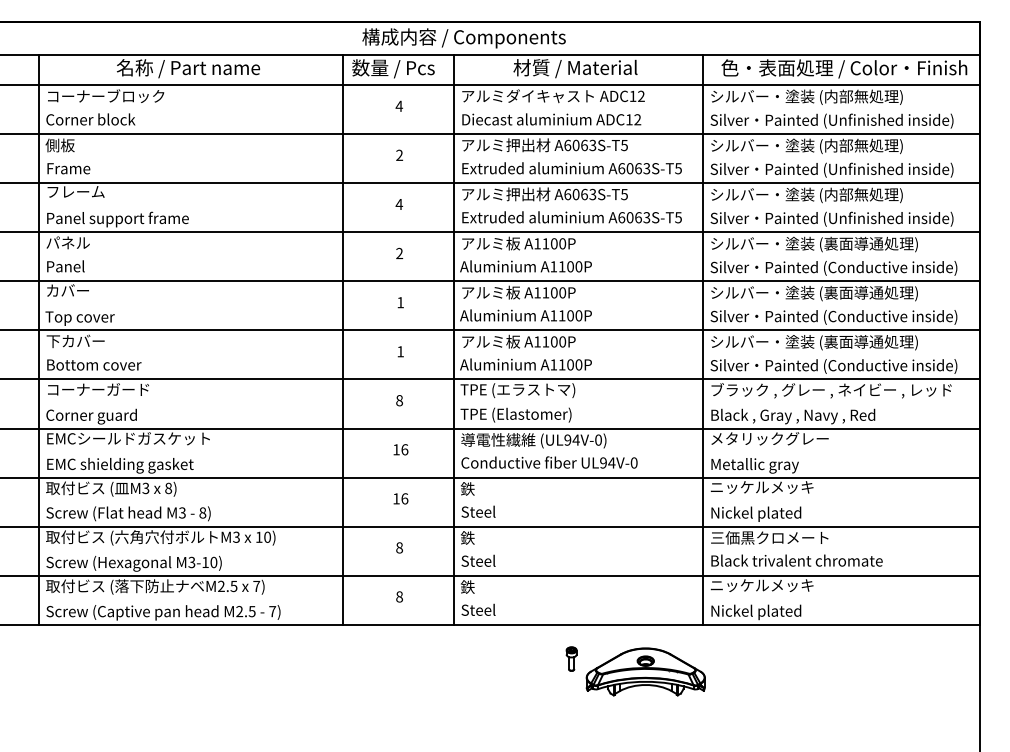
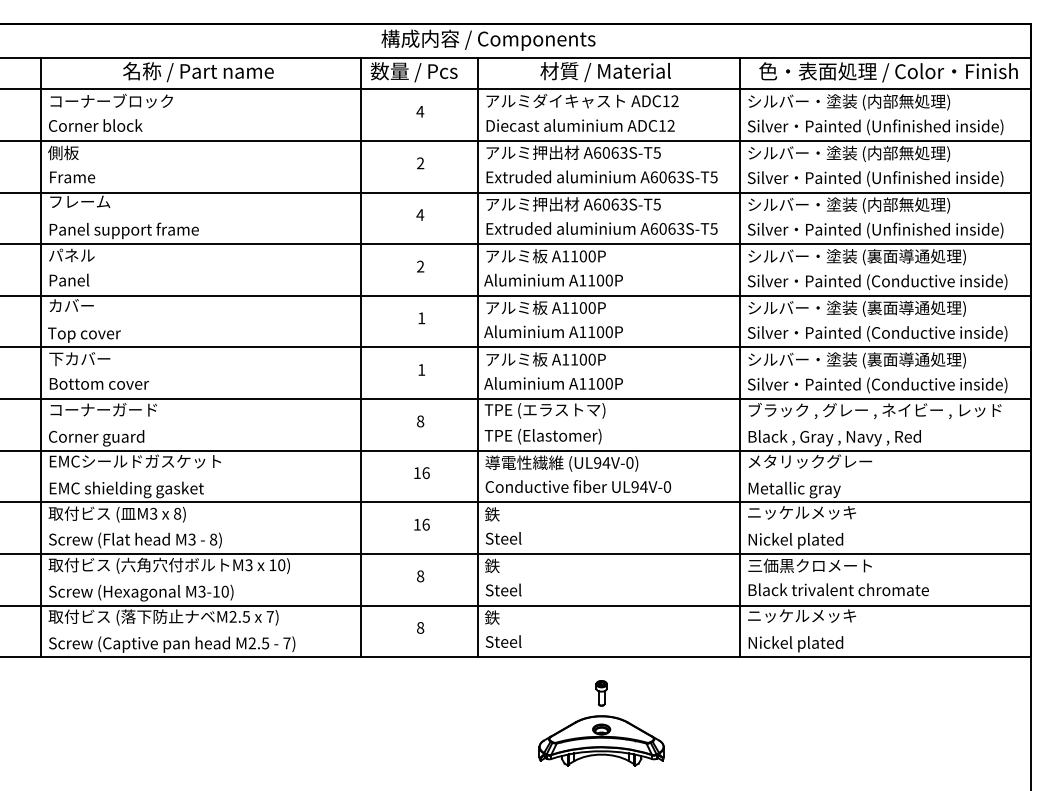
part: (645, 671) -> (601, 740), moved

